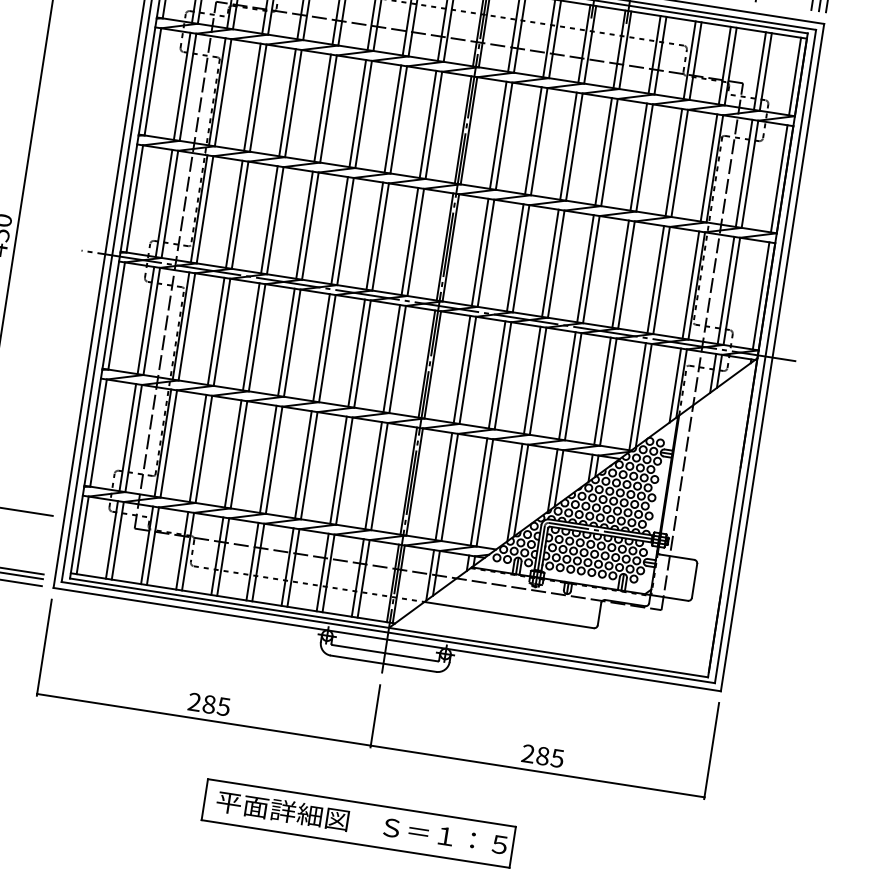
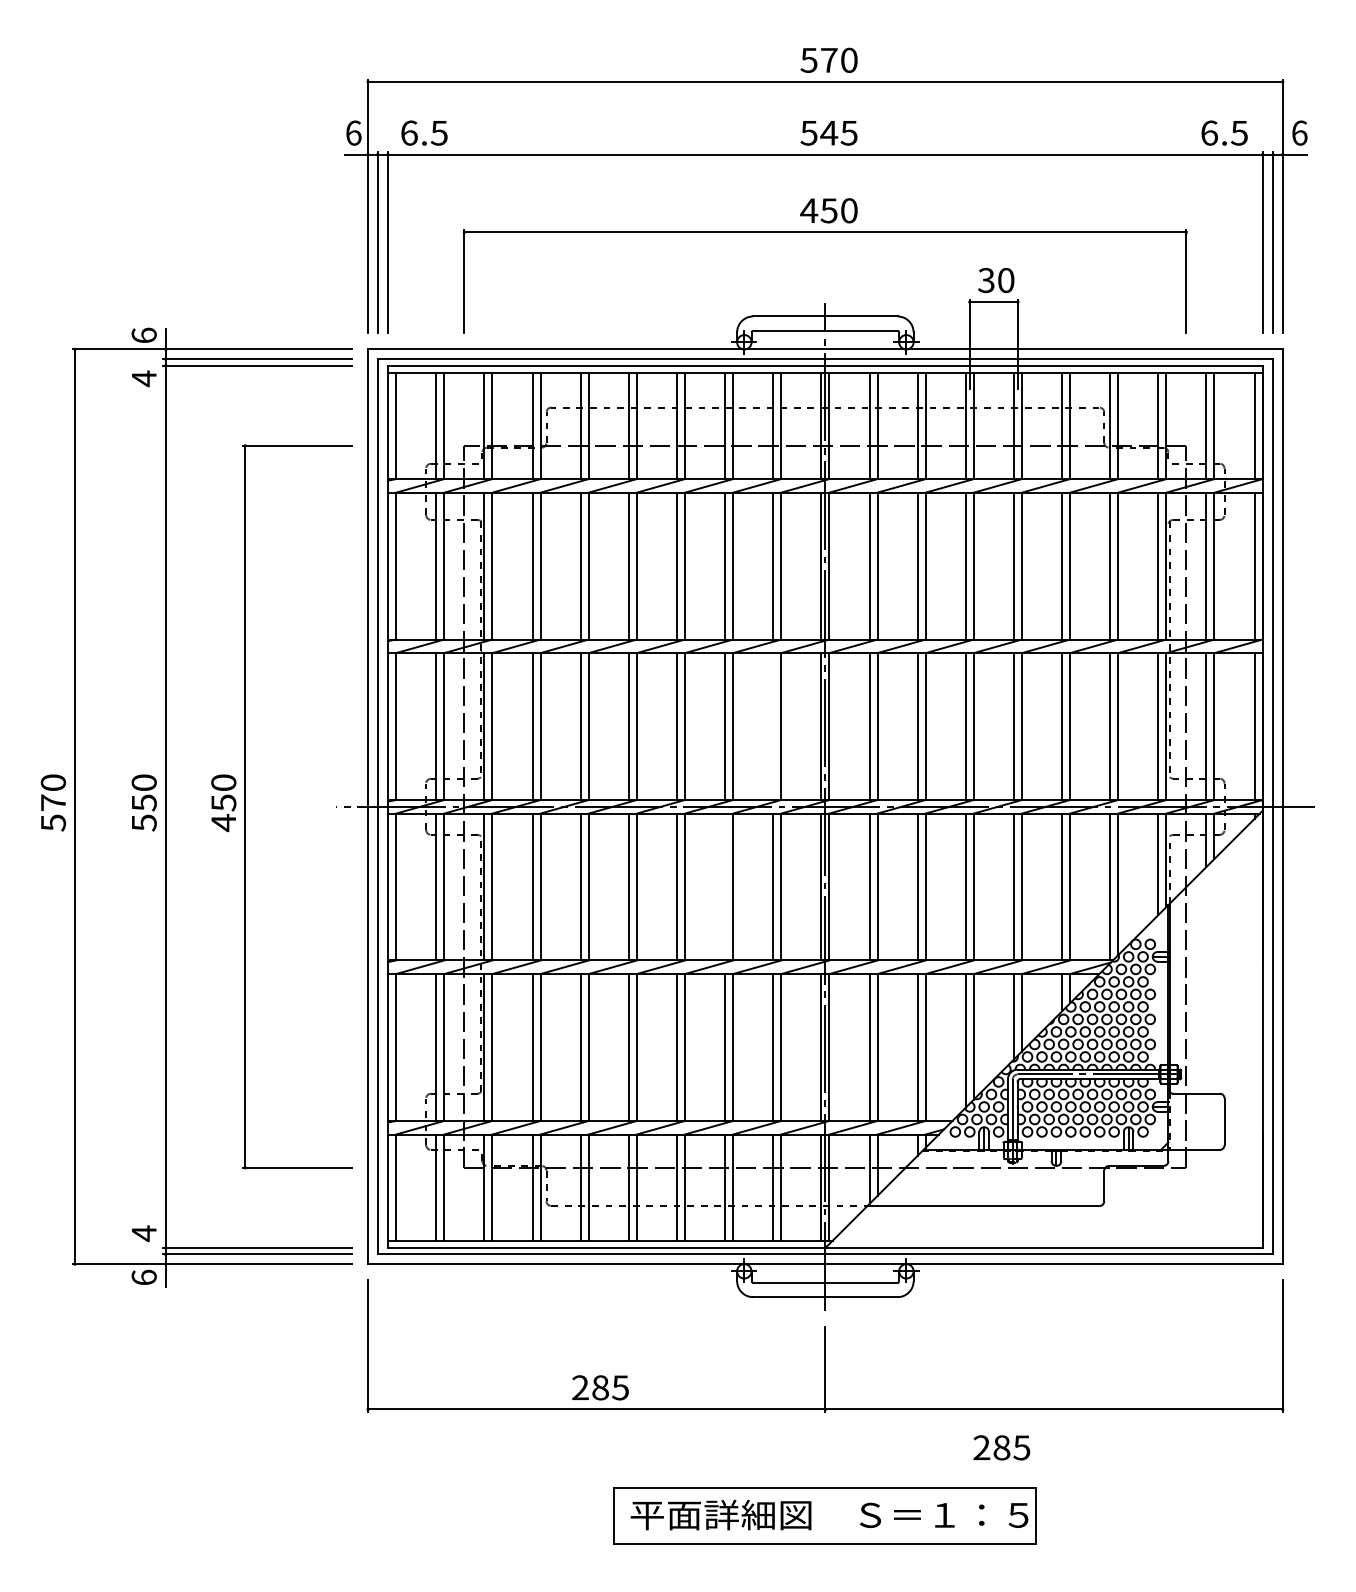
line: (410, 241) -> (773, 726), removed
line: (357, 352) -> (725, 886), removed
text: (542, 755) -> (1001, 1447), moved

